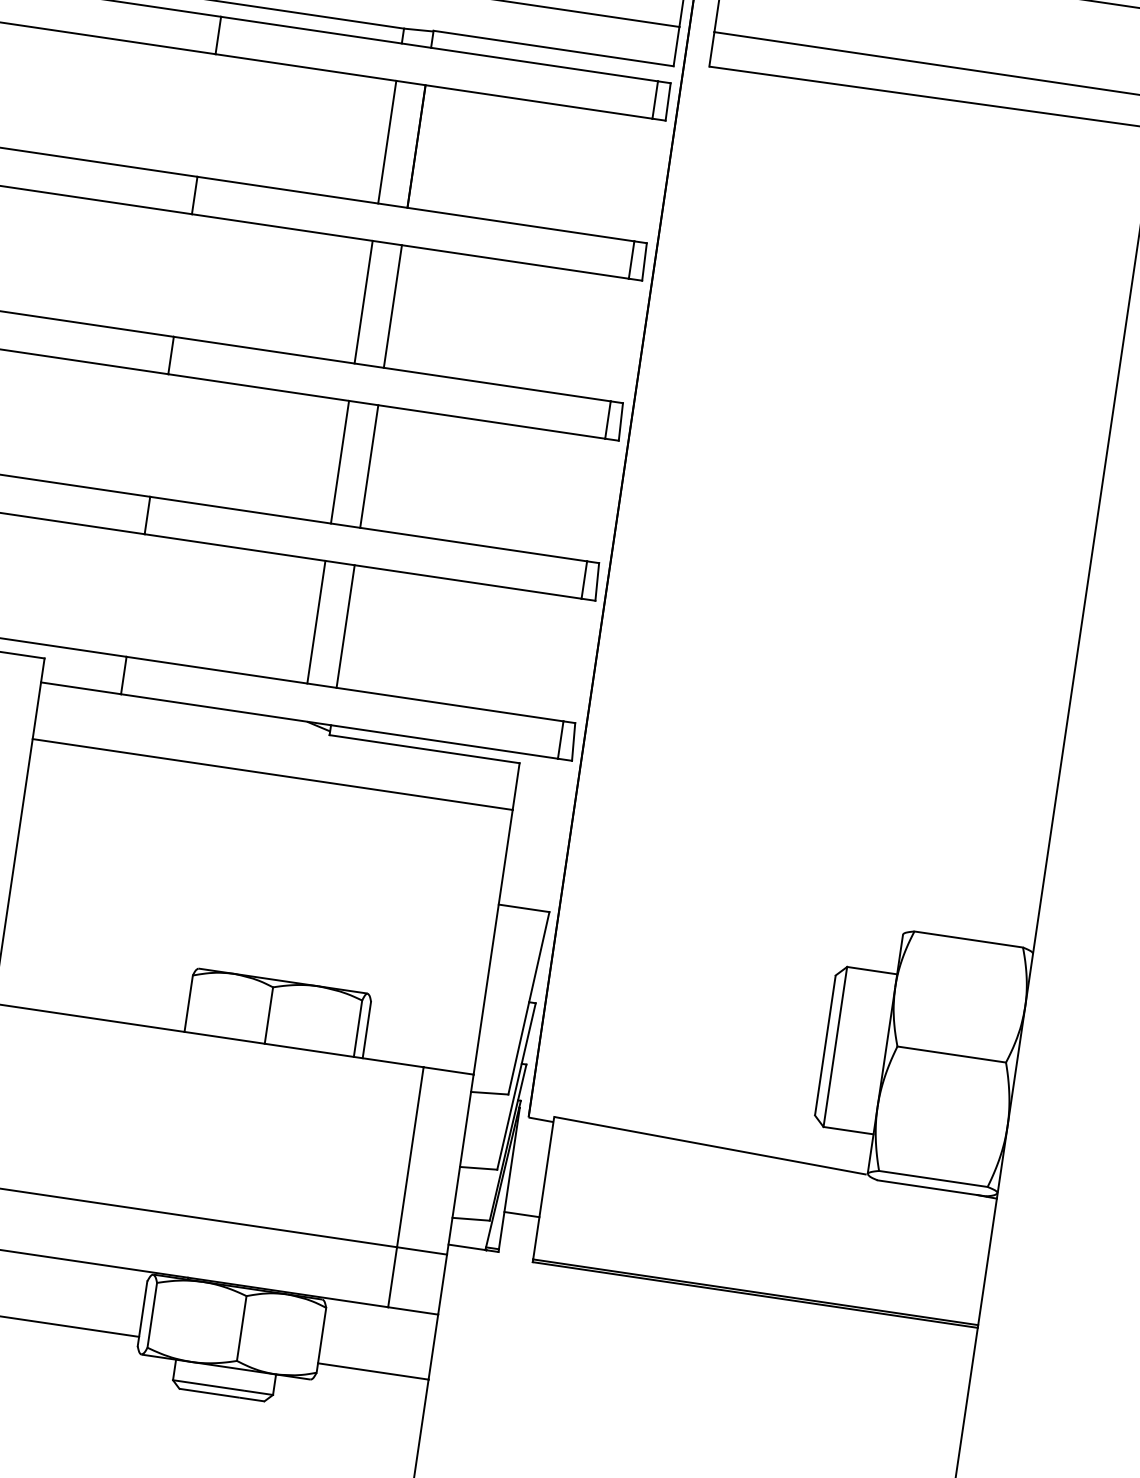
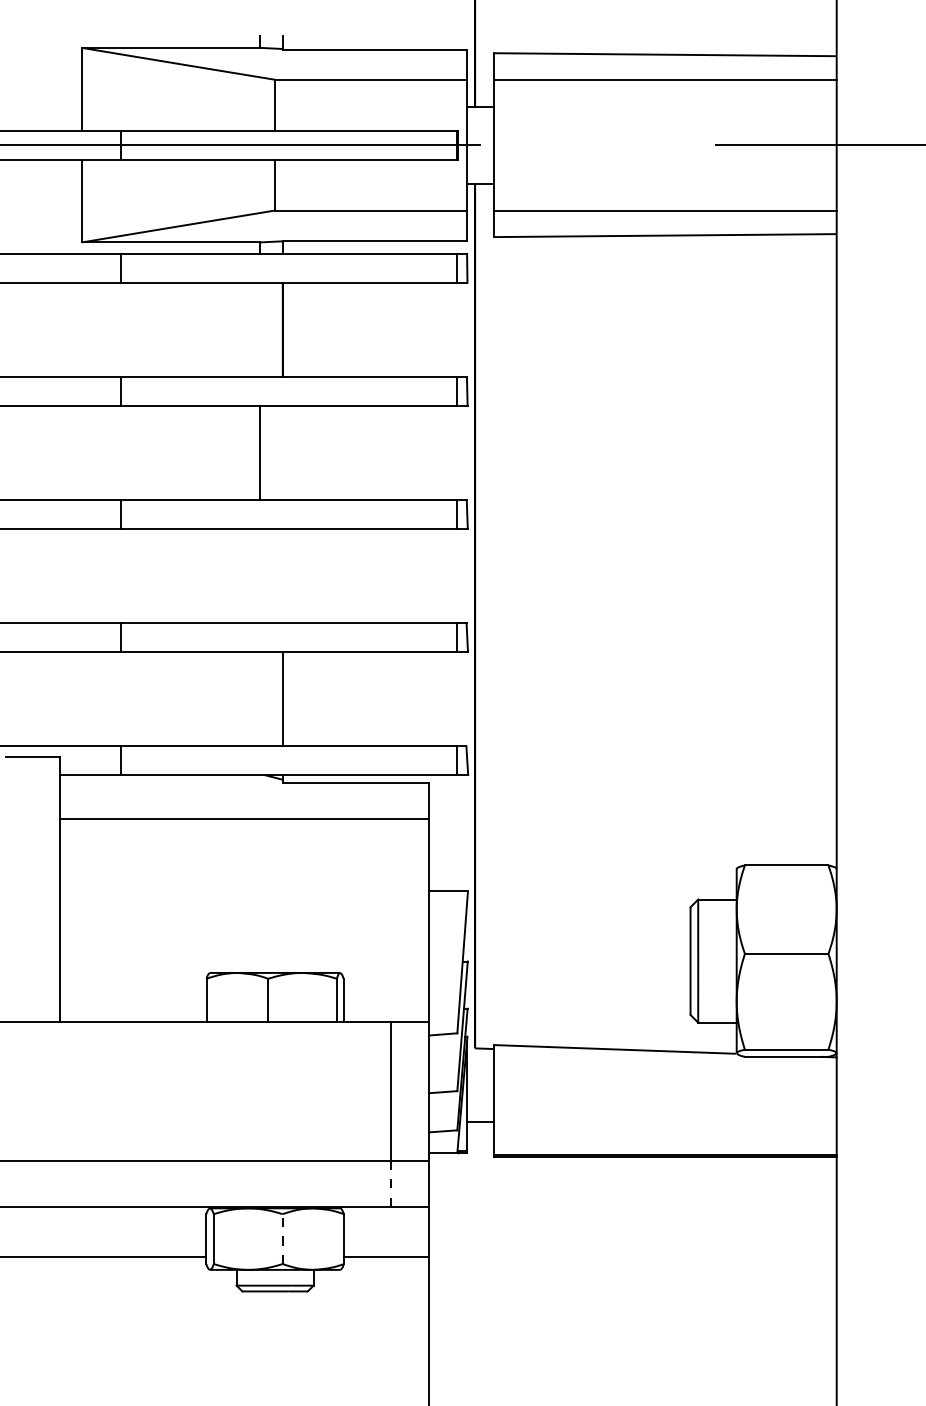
line: (387, 141) -> (260, 329), removed
line: (392, 305) -> (282, 452), removed
line: (340, 461) -> (260, 575), removed
line: (368, 465) -> (282, 575), removed
line: (316, 621) -> (260, 698), removed
line: (392, 1278) -> (390, 1184), solid -> dashed
line: (241, 1328) -> (282, 1239), solid -> dashed

